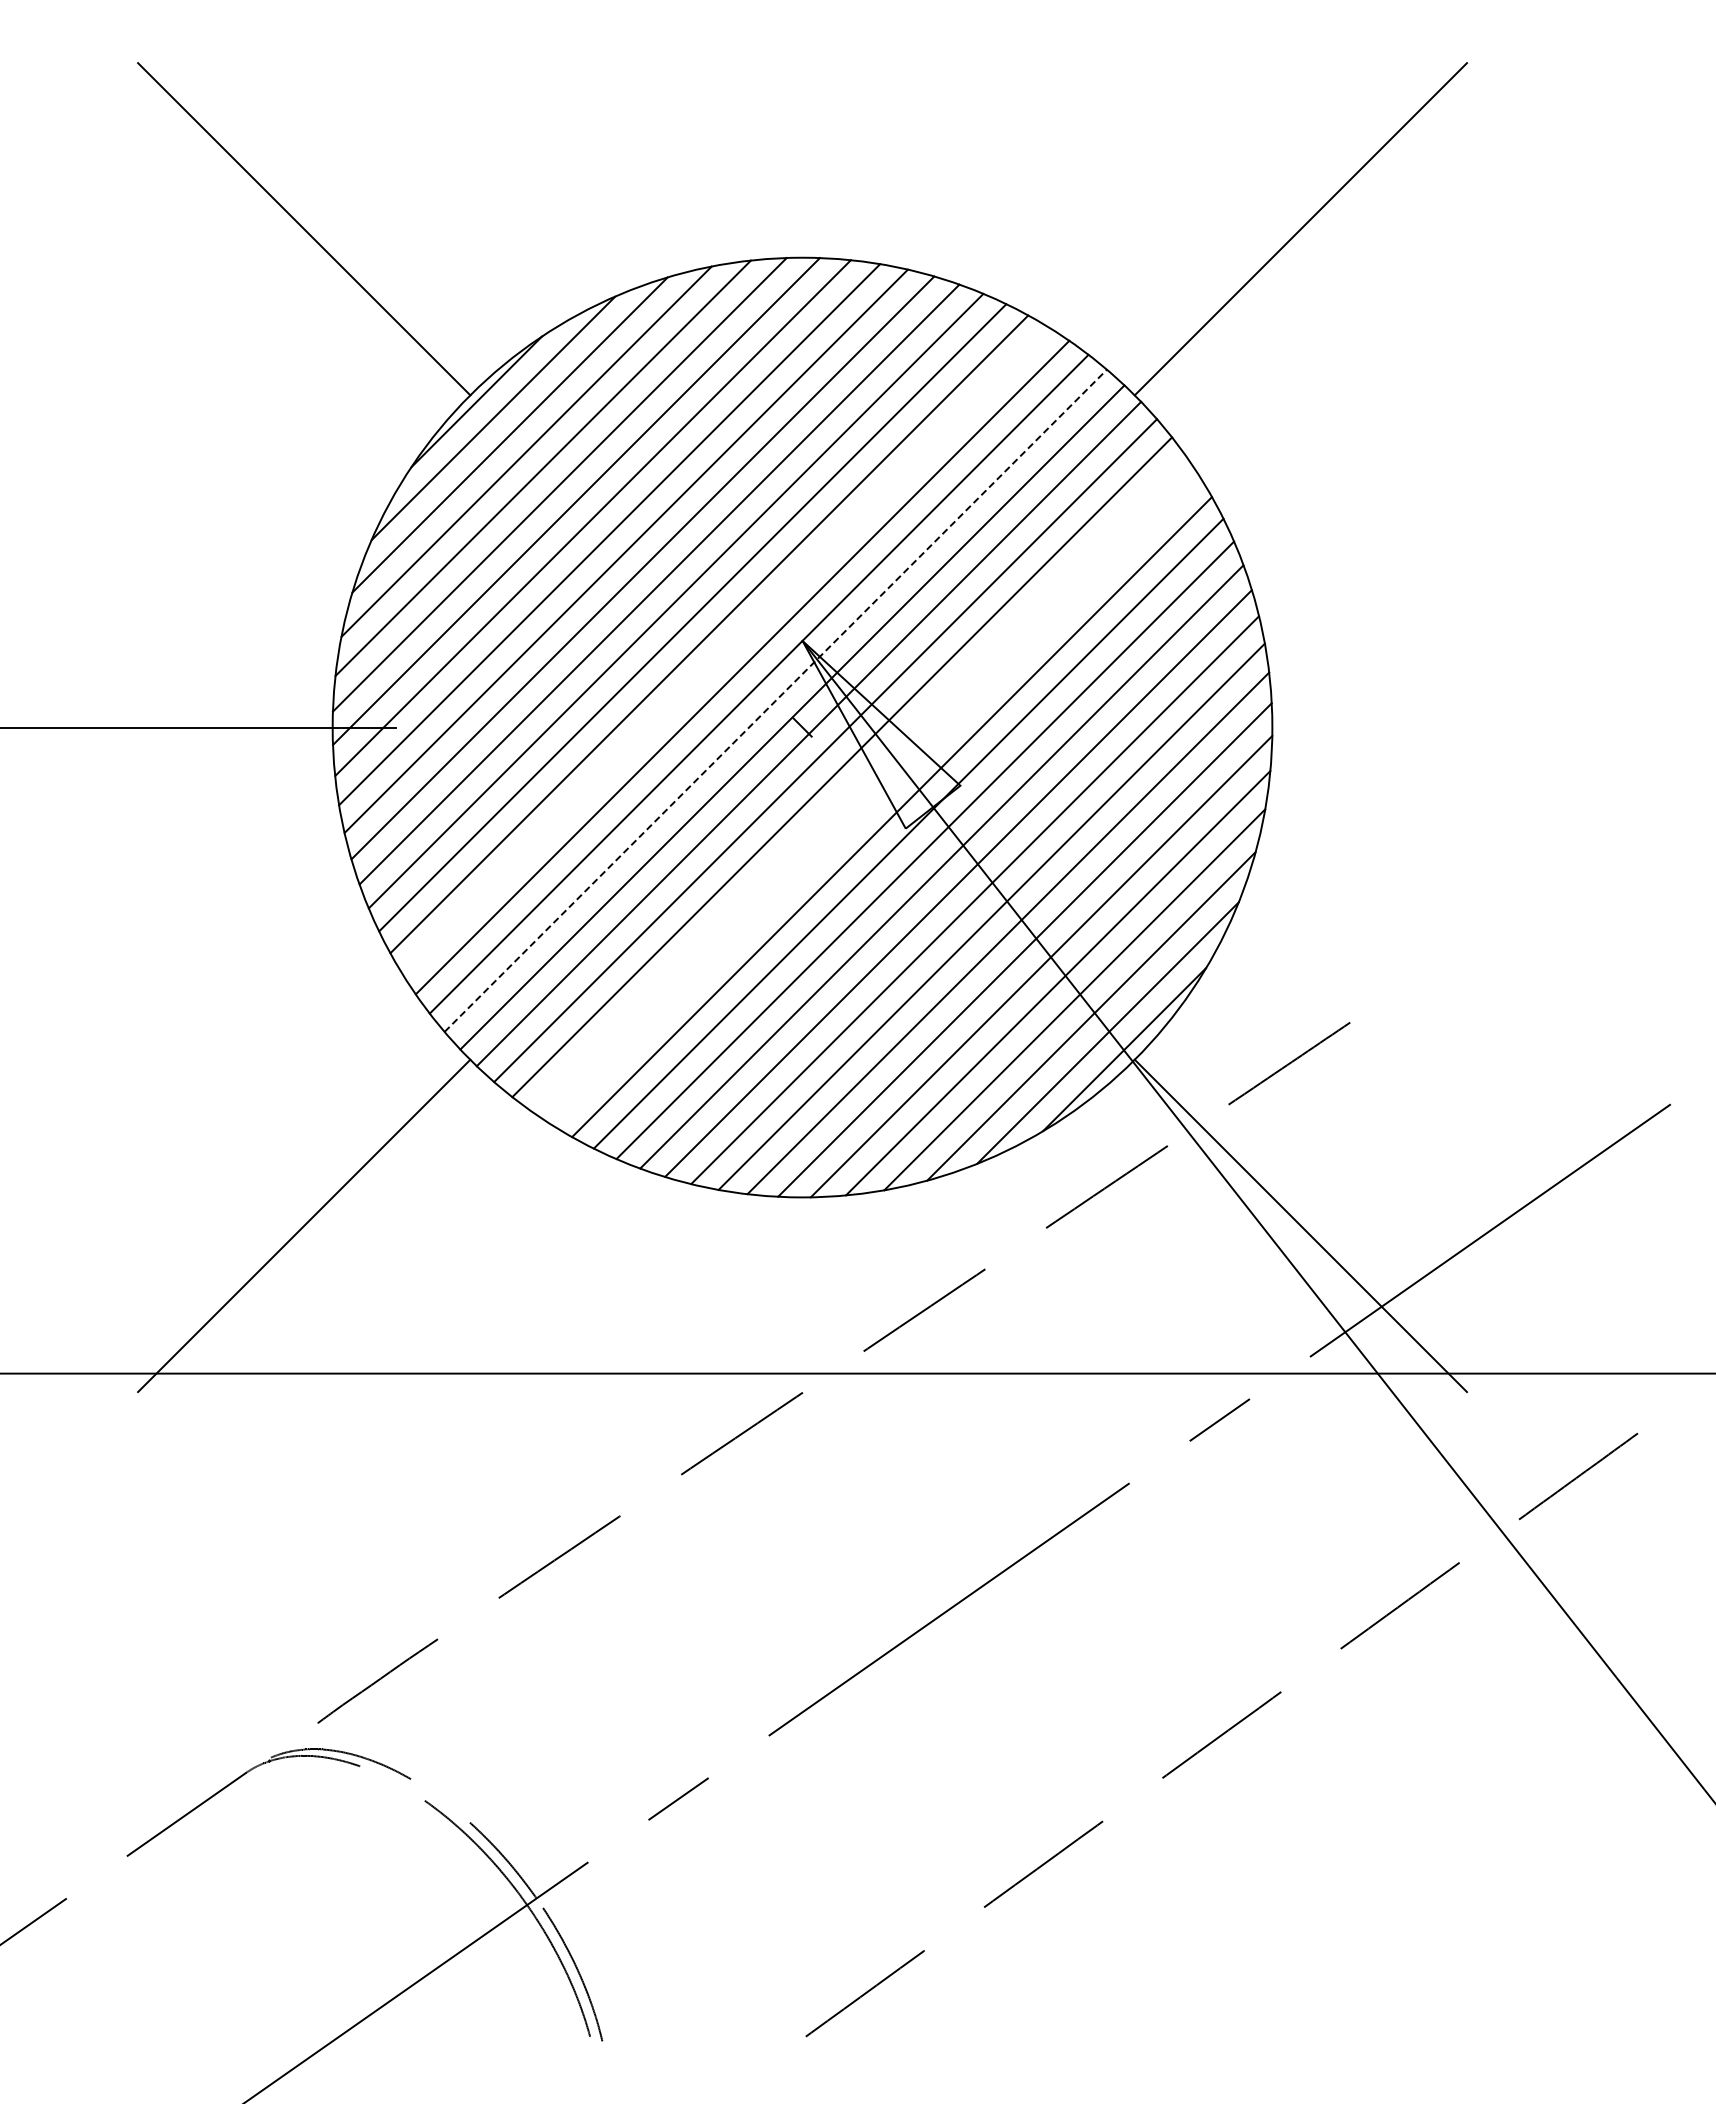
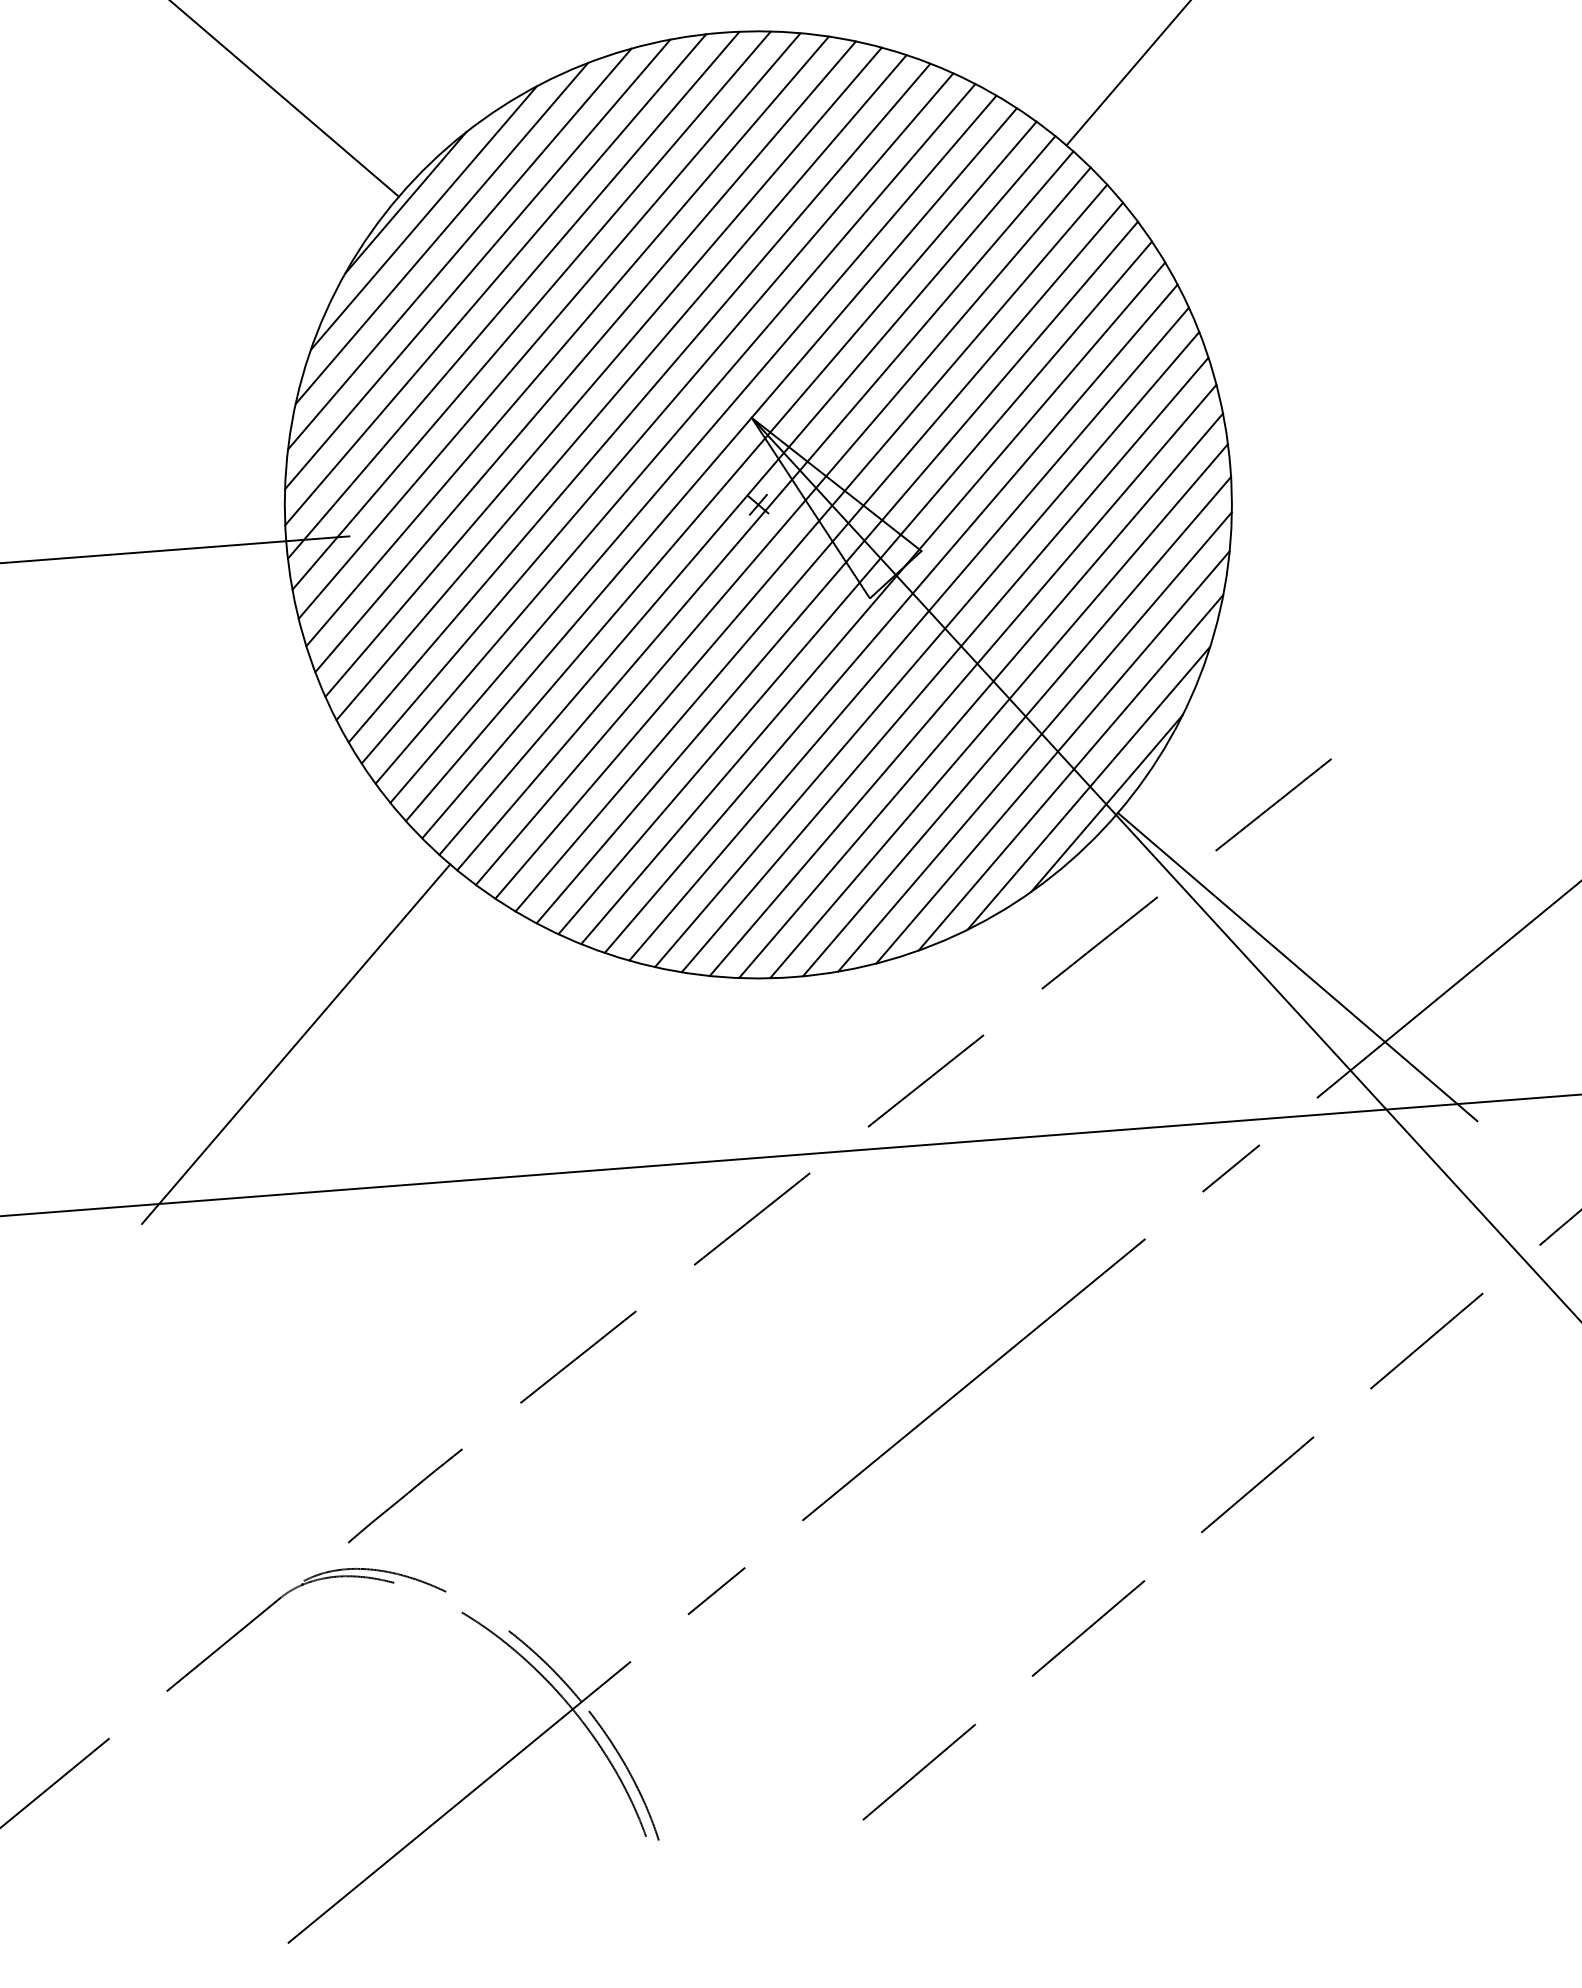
line: (725, 650) -> (675, 433), added
line: (776, 700) -> (730, 479), dashed -> solid
line: (802, 727) -> (758, 504), added
line: (858, 783) -> (818, 556), added
line: (875, 800) -> (837, 572), added

